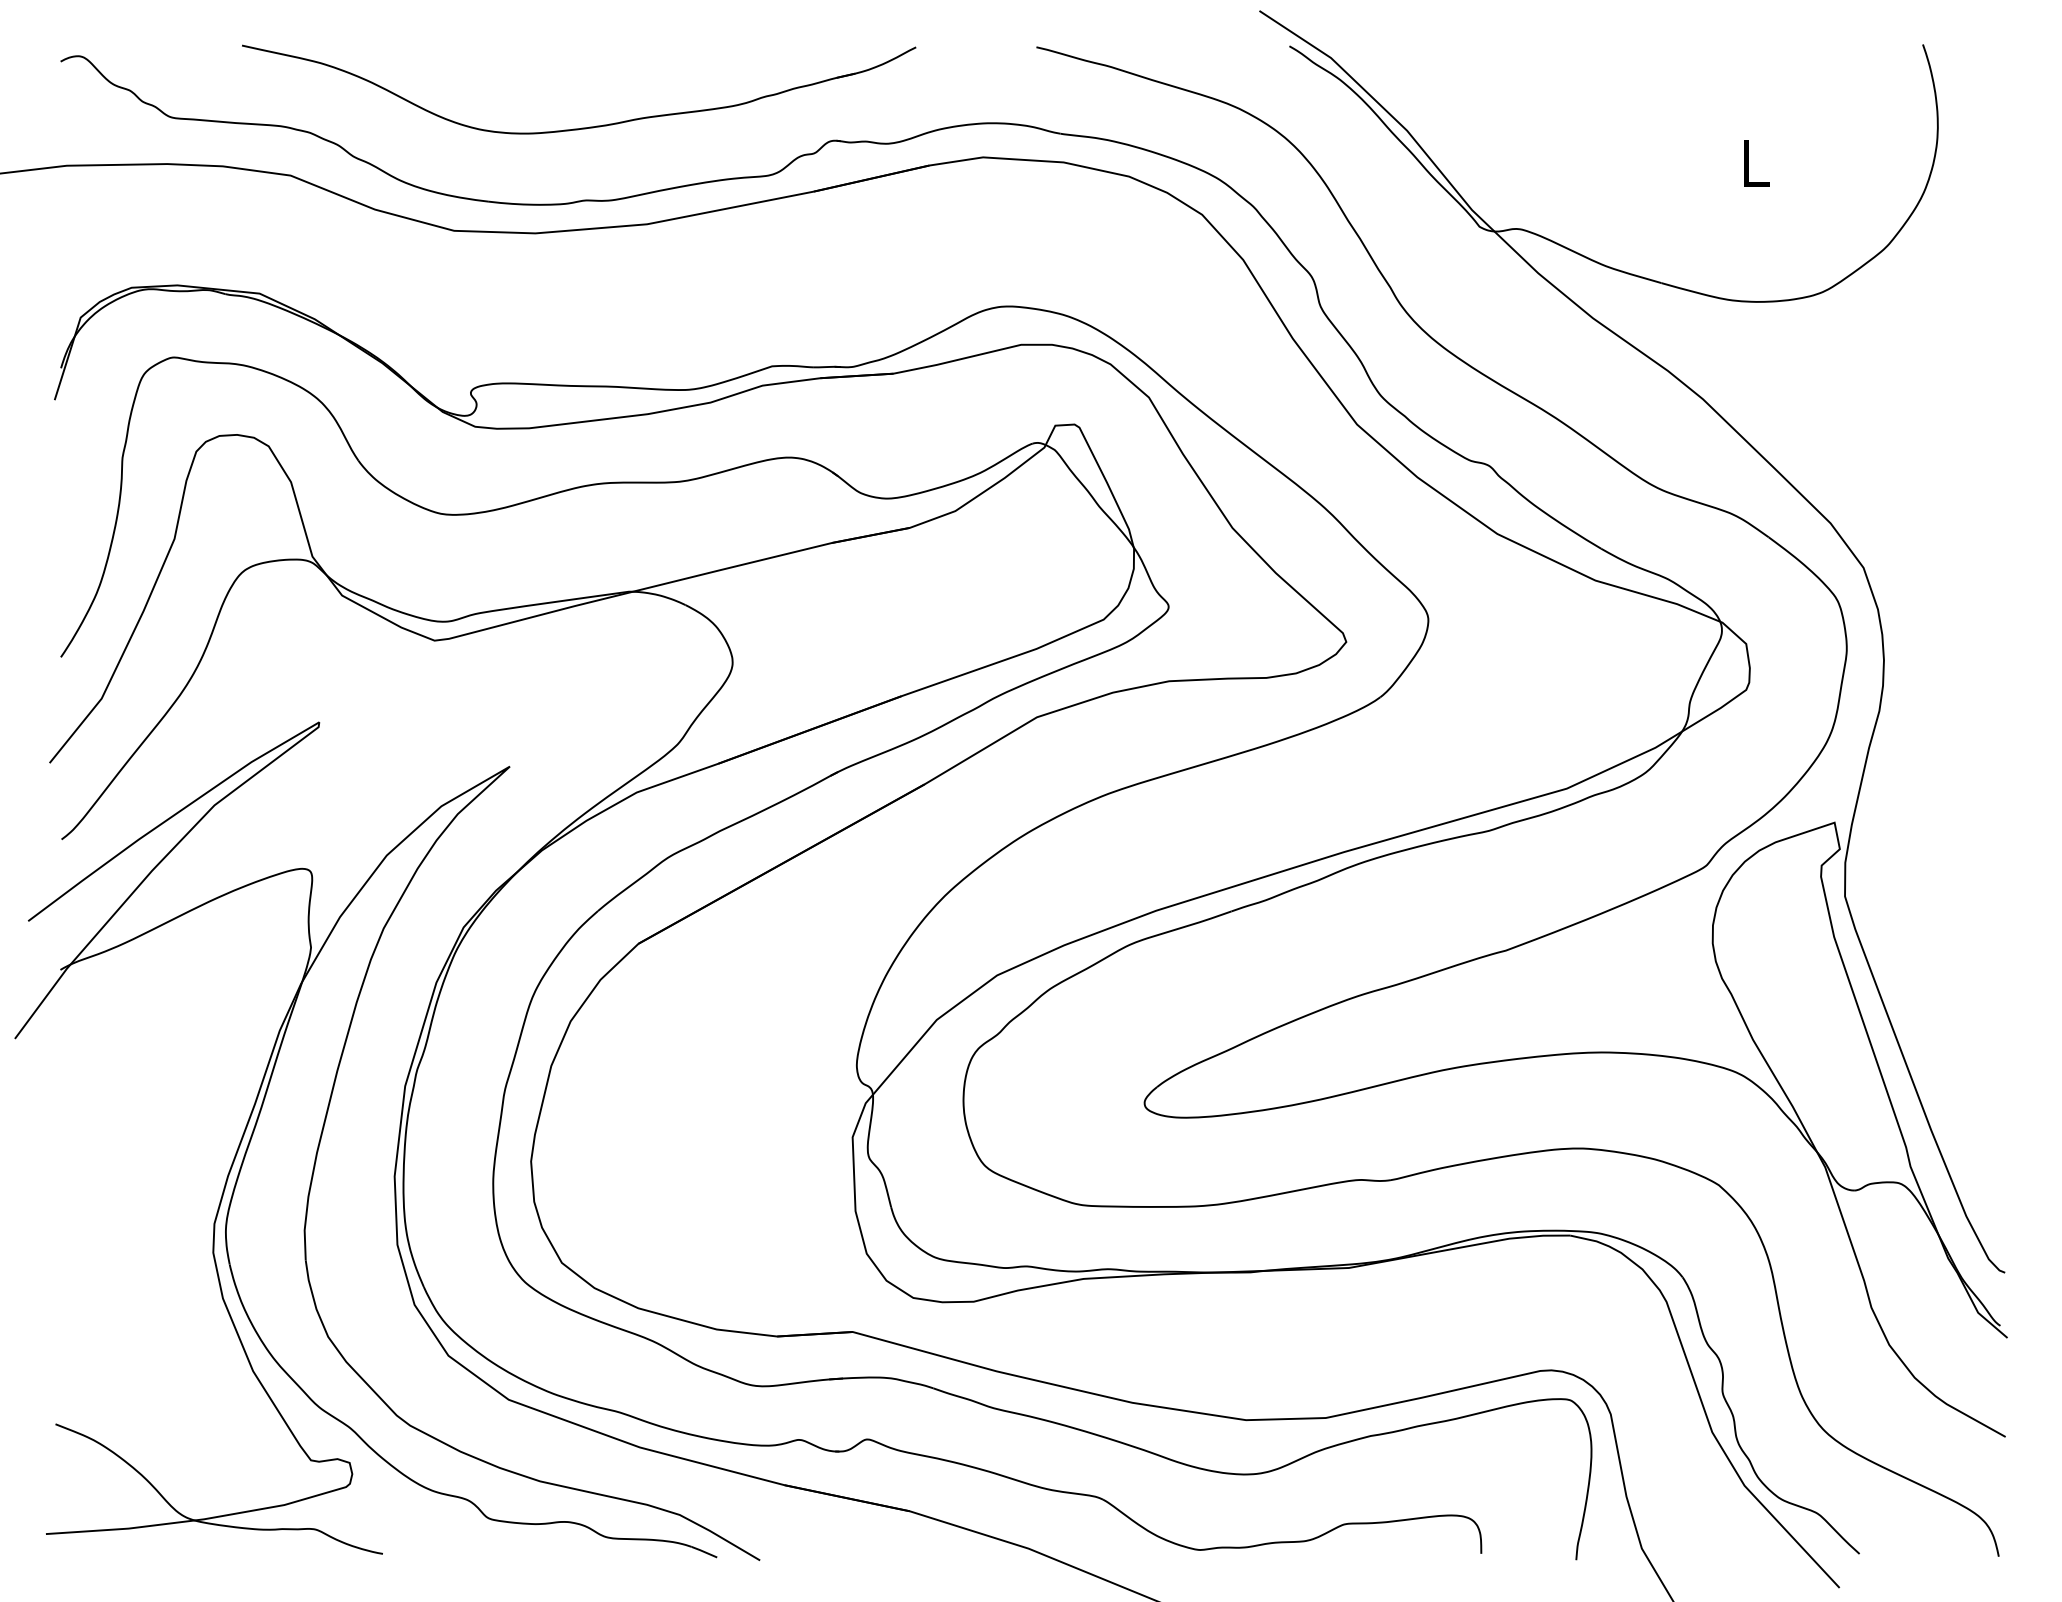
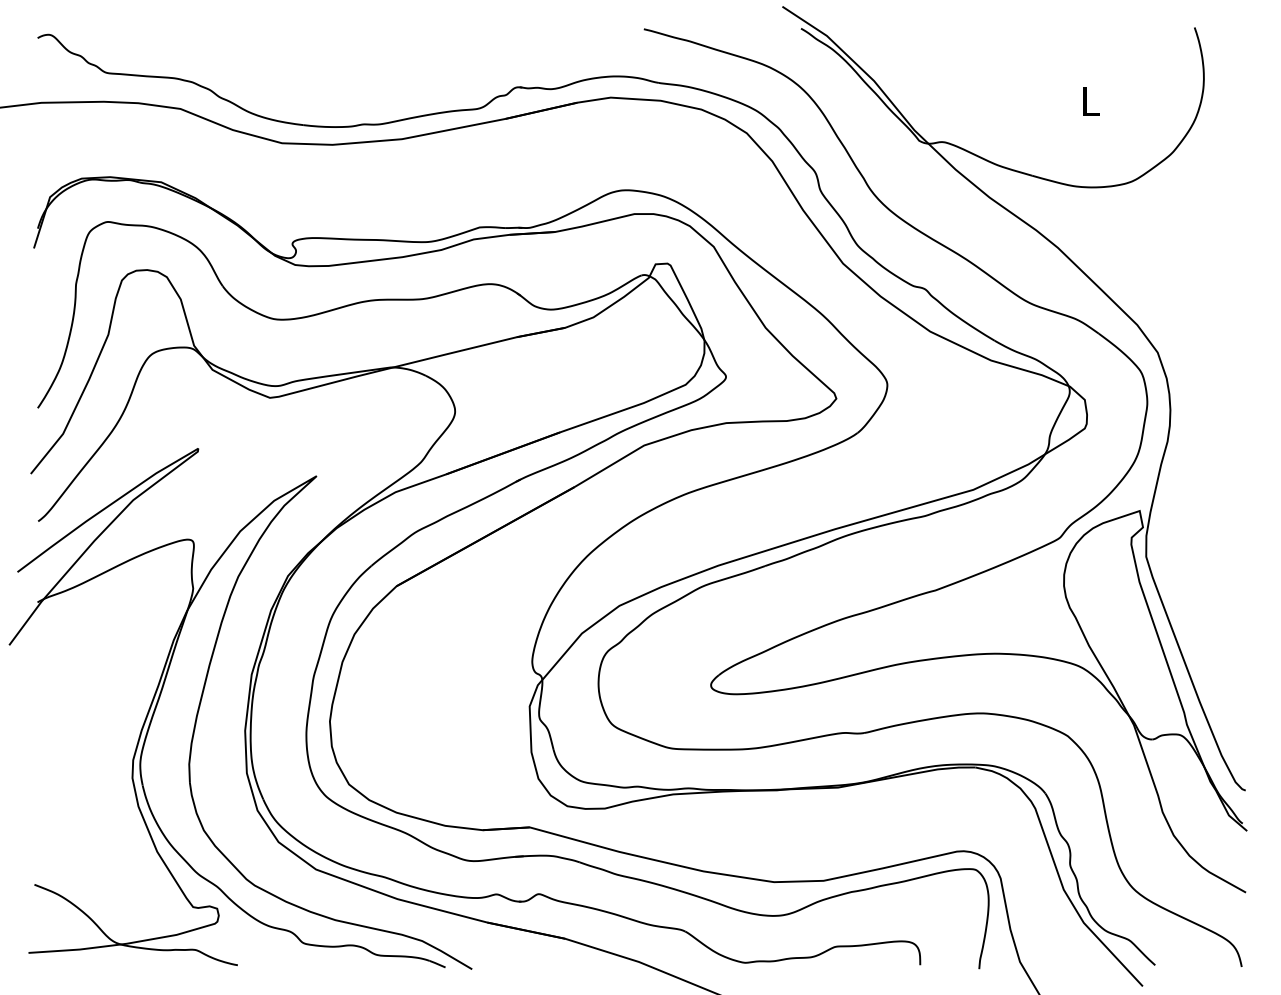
part: (583, 126) -> (362, 78), removed

